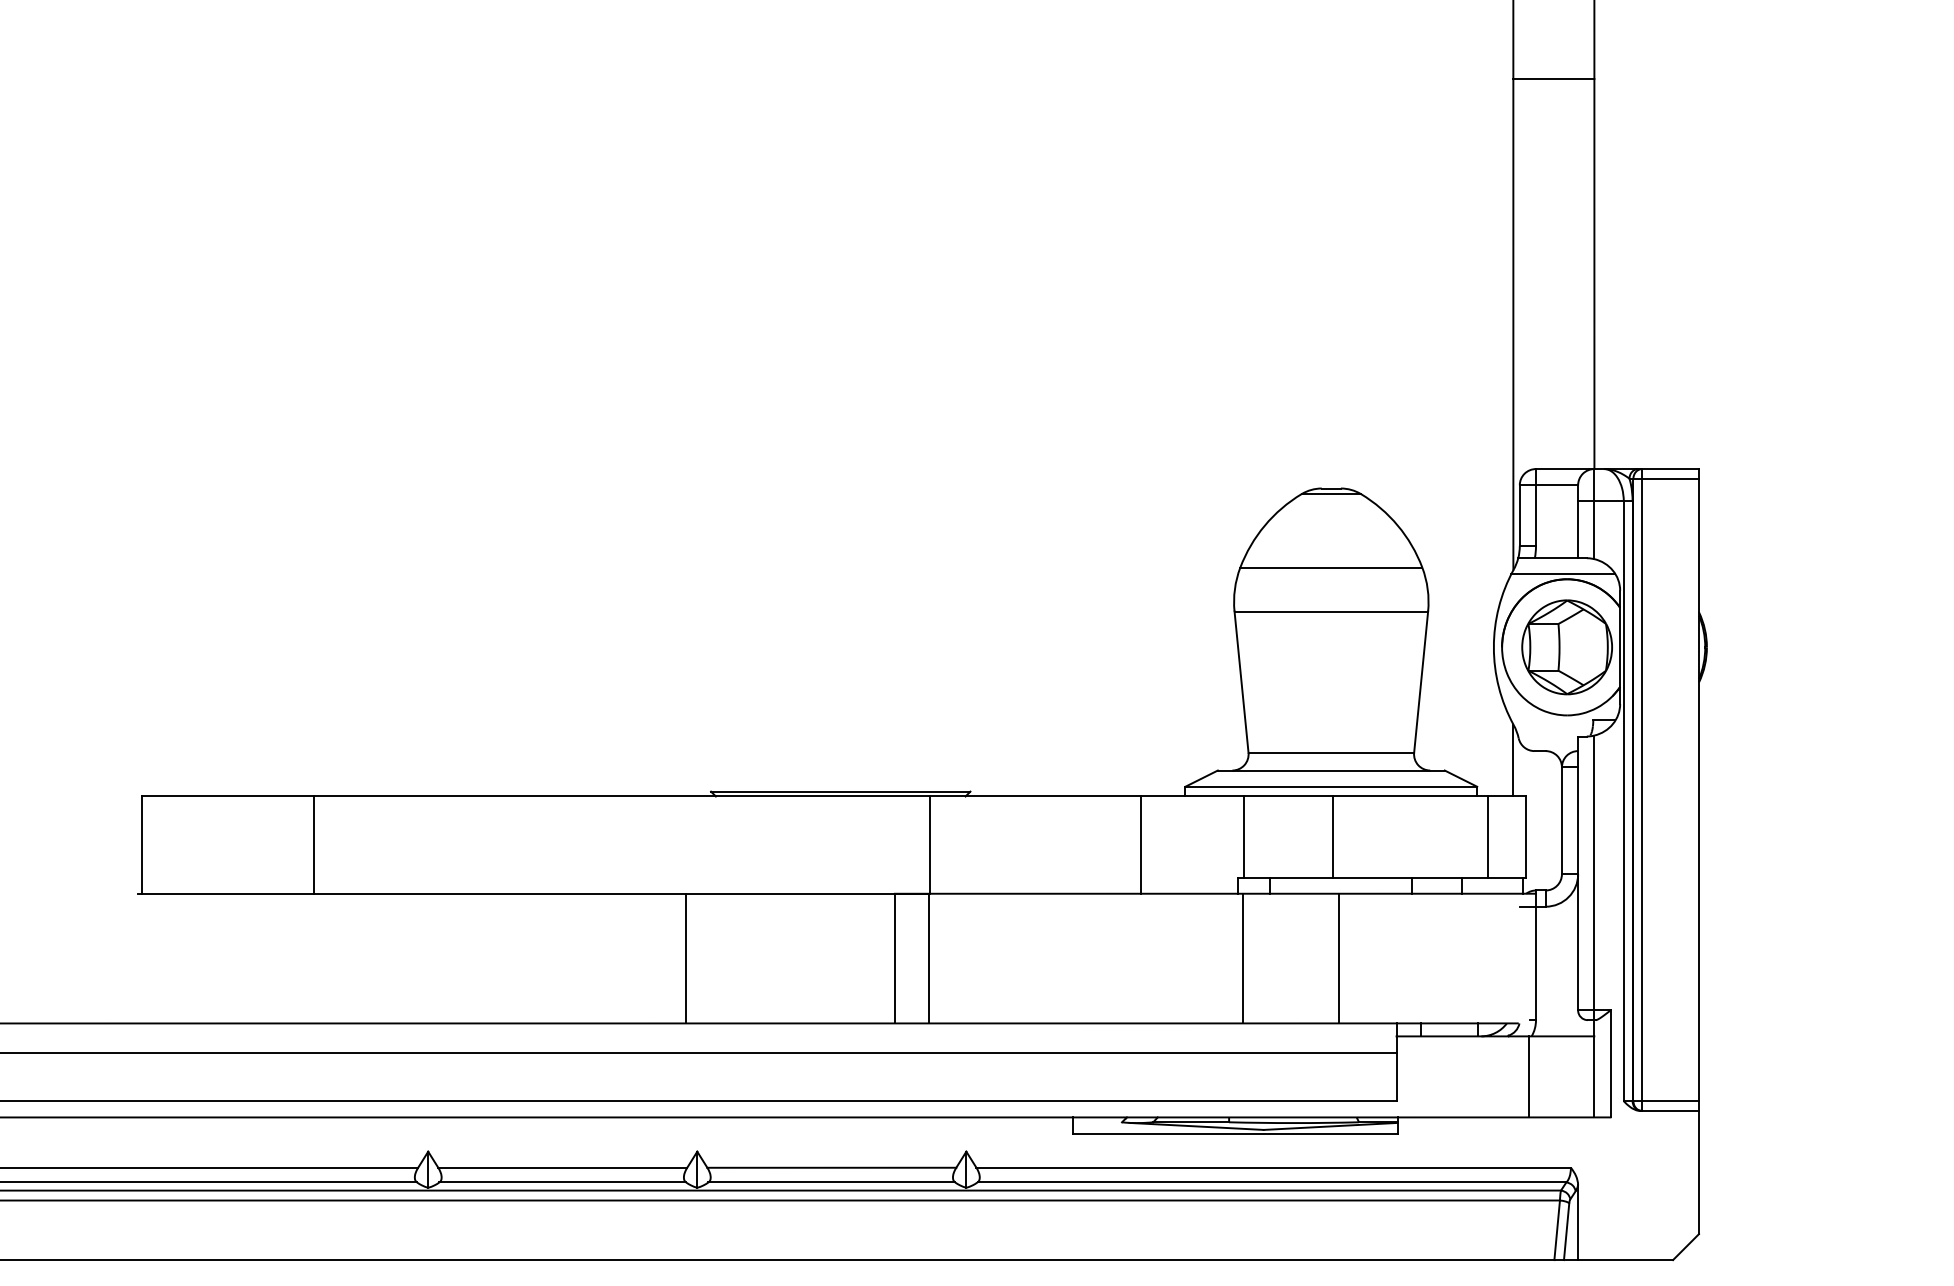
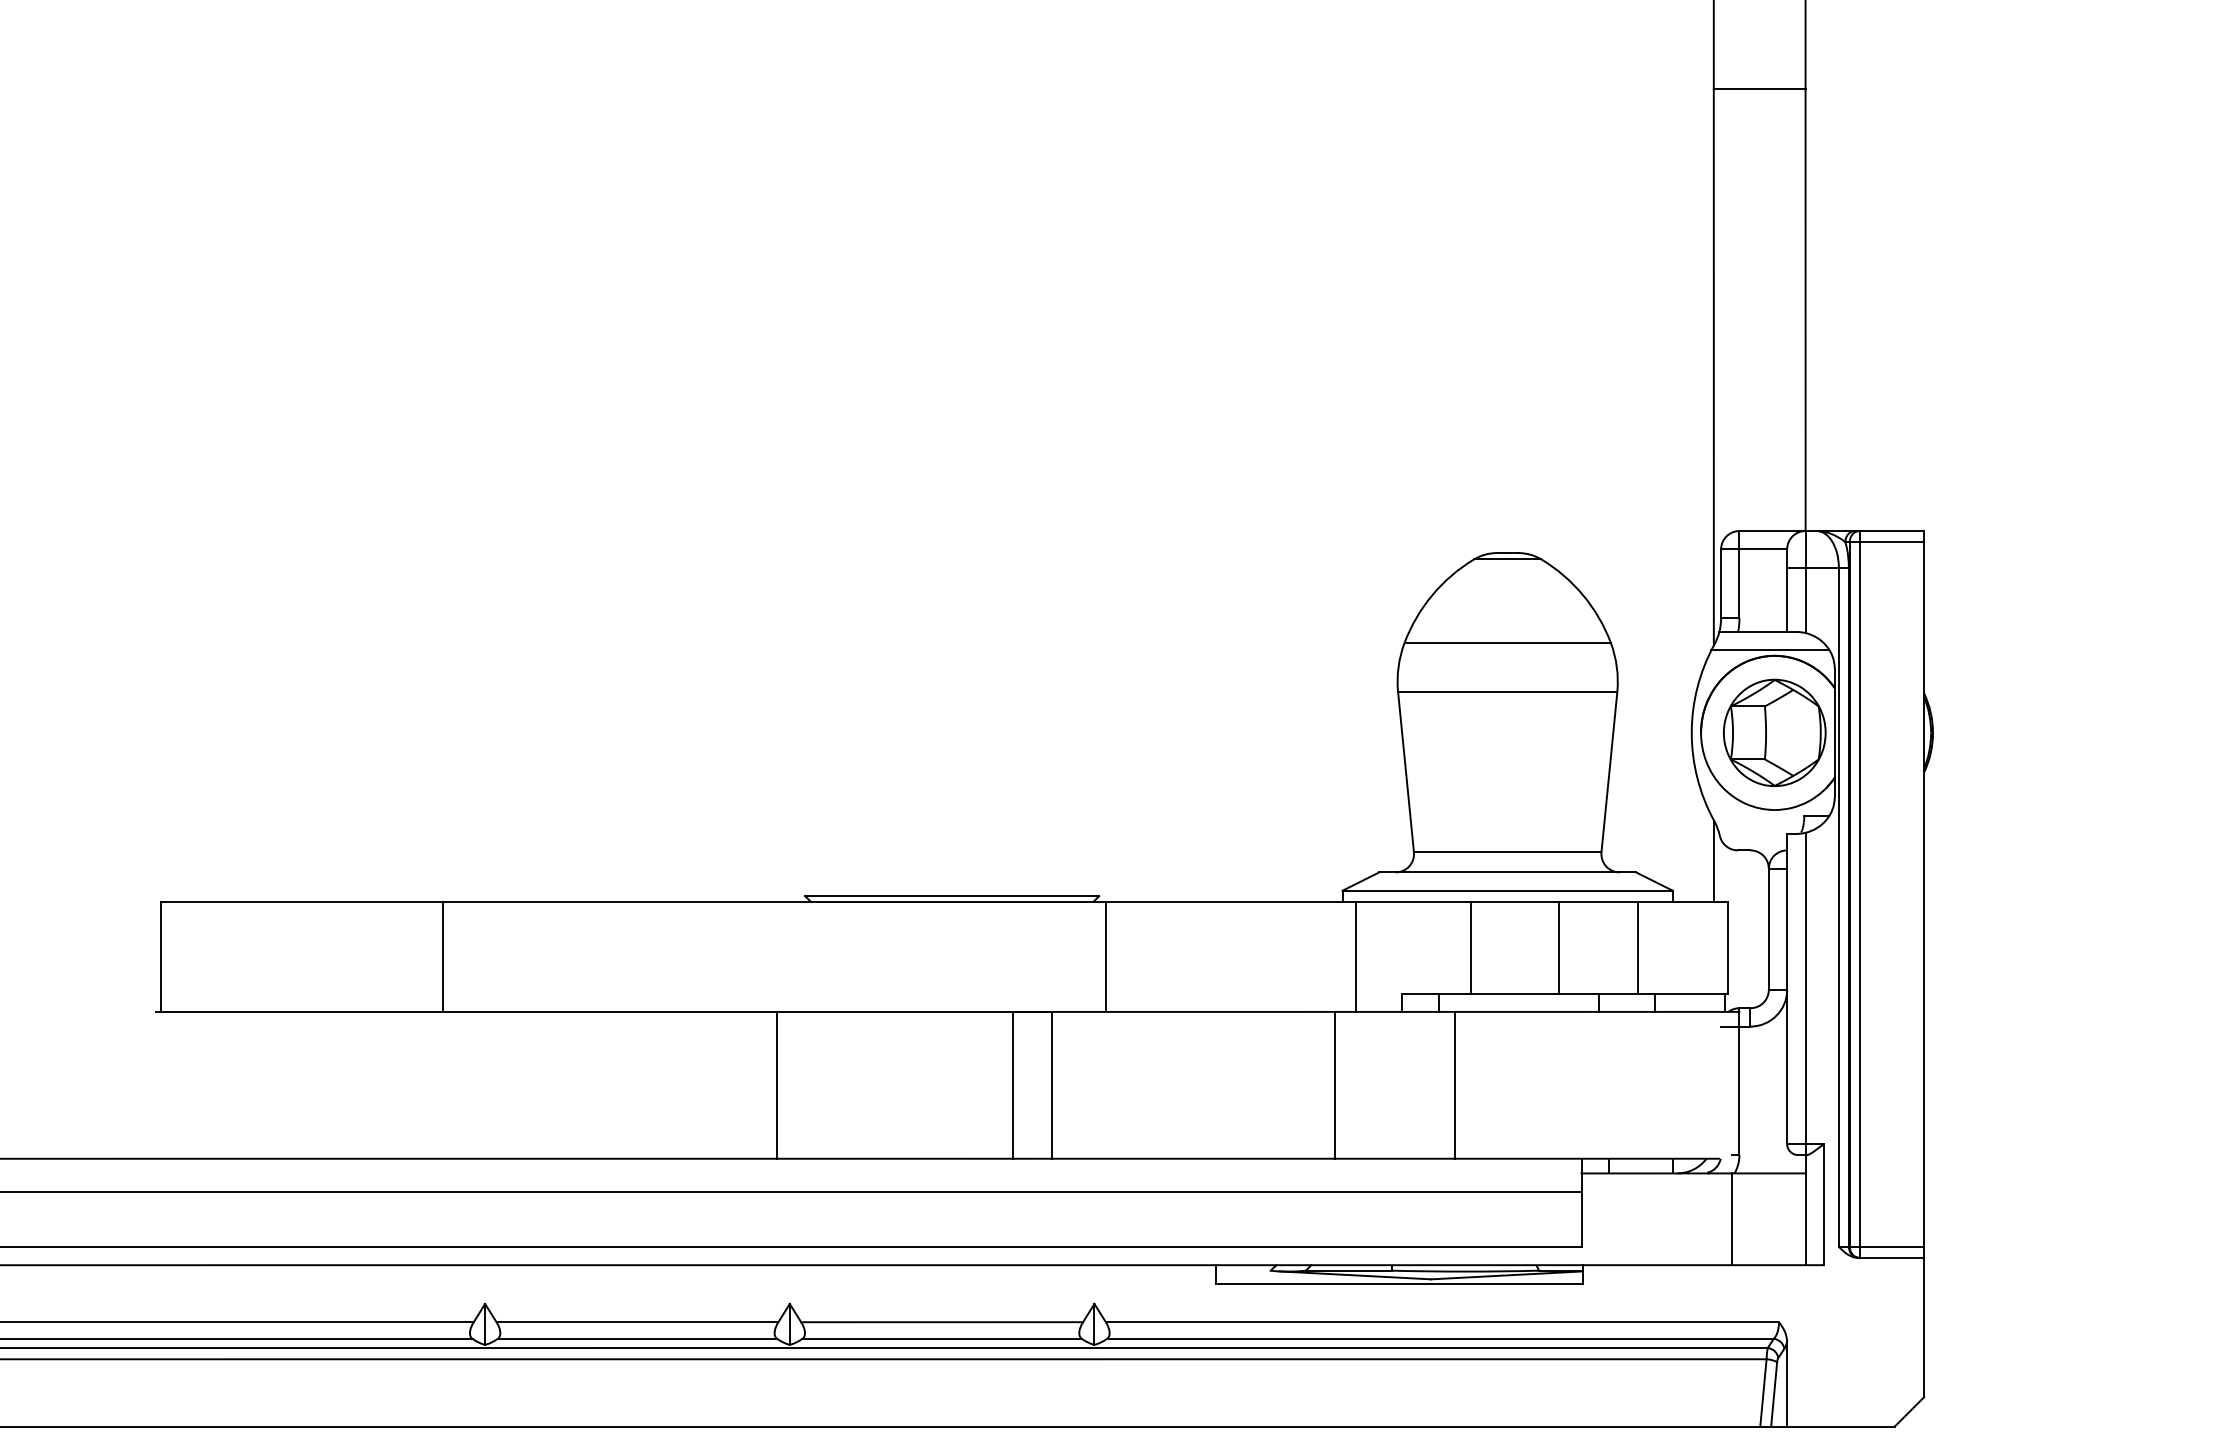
line: (1244, 836) -> (1471, 947), moved
line: (1333, 836) -> (1558, 947), moved
line: (1488, 836) -> (1638, 947), moved
line: (313, 844) -> (442, 956), moved
line: (929, 844) -> (1105, 956), moved
line: (1141, 844) -> (1356, 956), moved
line: (1243, 958) -> (1334, 1085), moved
line: (1339, 958) -> (1454, 1085), moved

